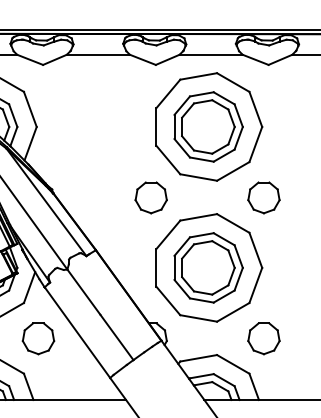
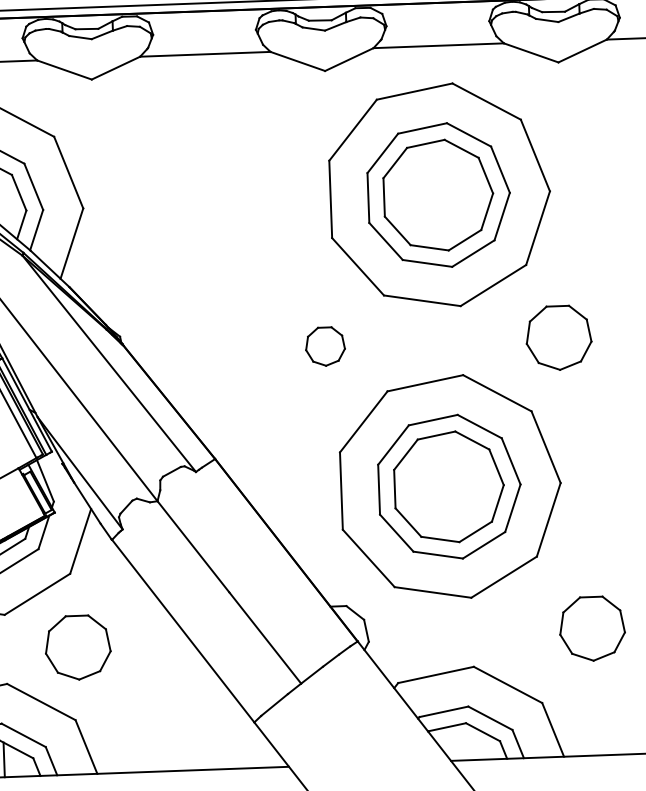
part: (150, 197) -> (324, 345), size x0.6
part: (38, 338) -> (78, 647), moved
part: (263, 338) -> (591, 628), moved

